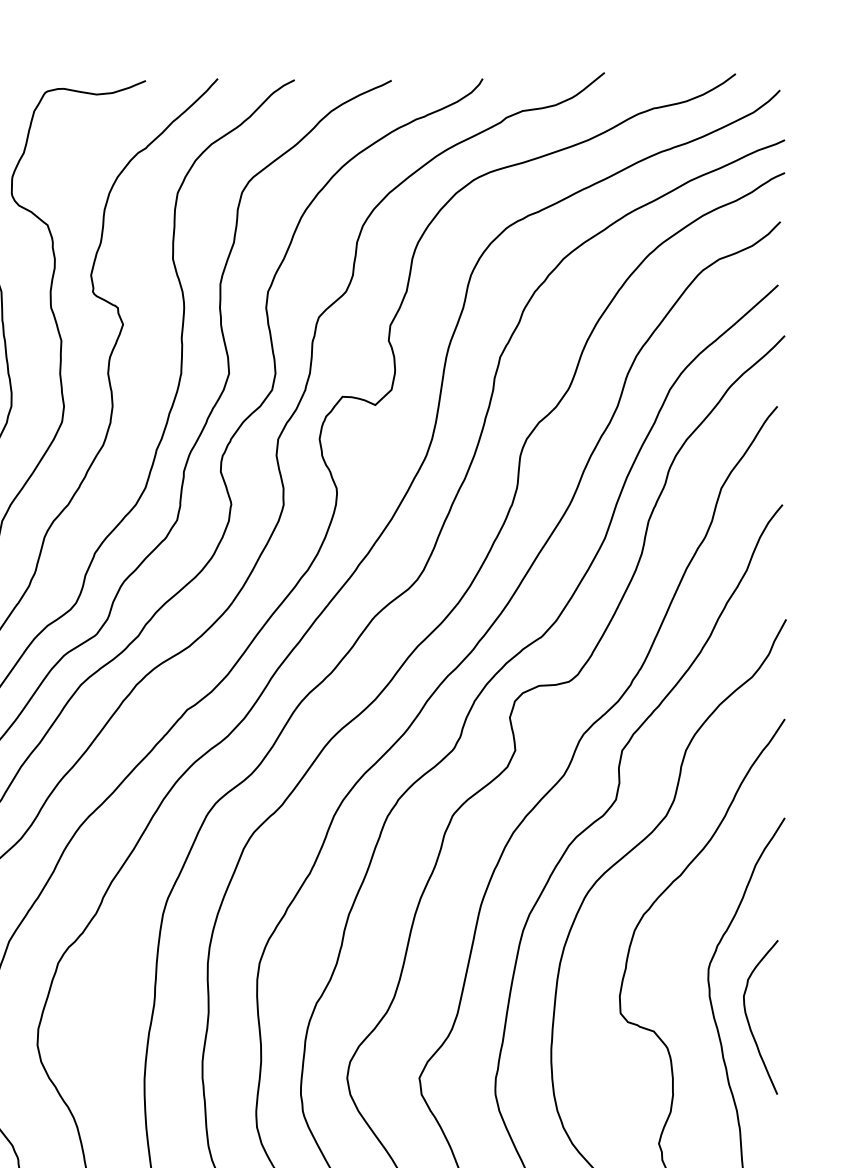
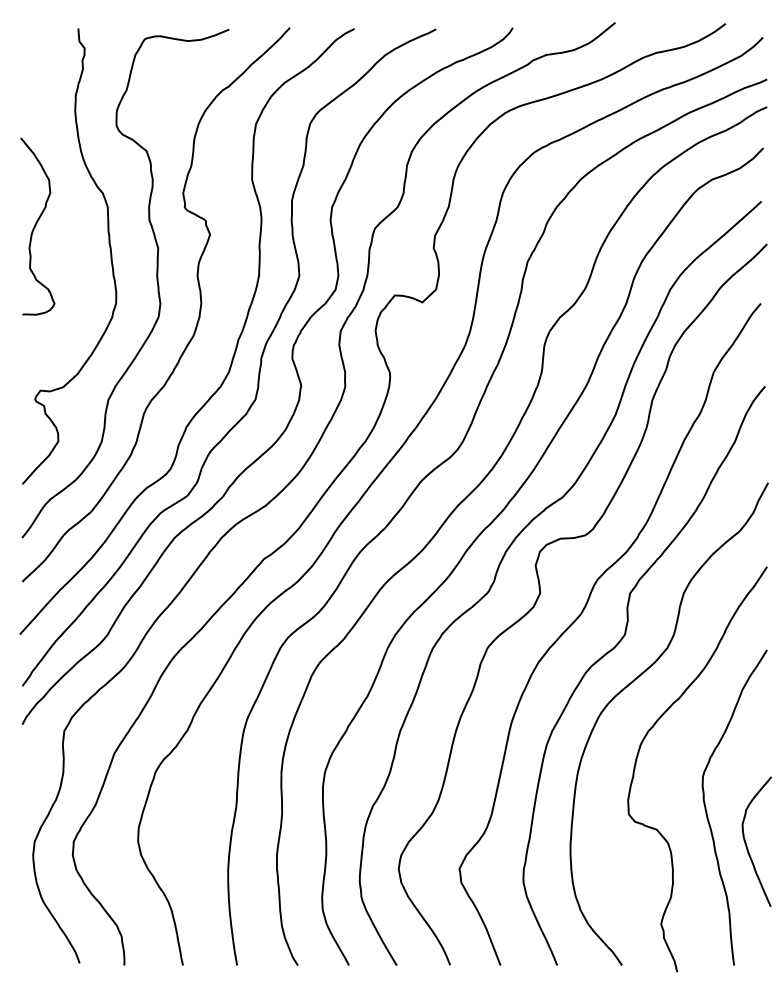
curve: (749, 1021) -> (747, 845), moved

